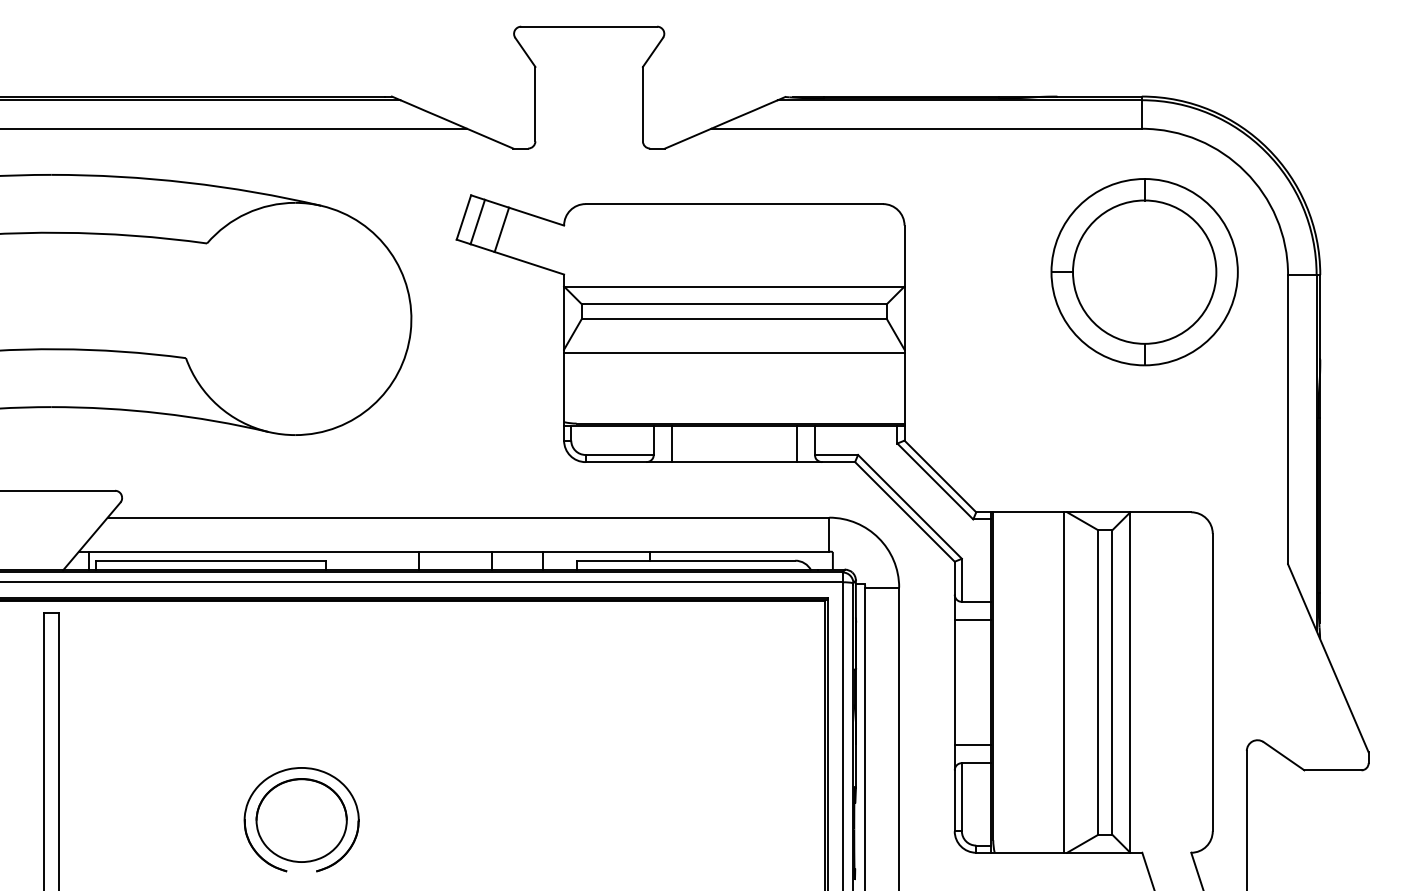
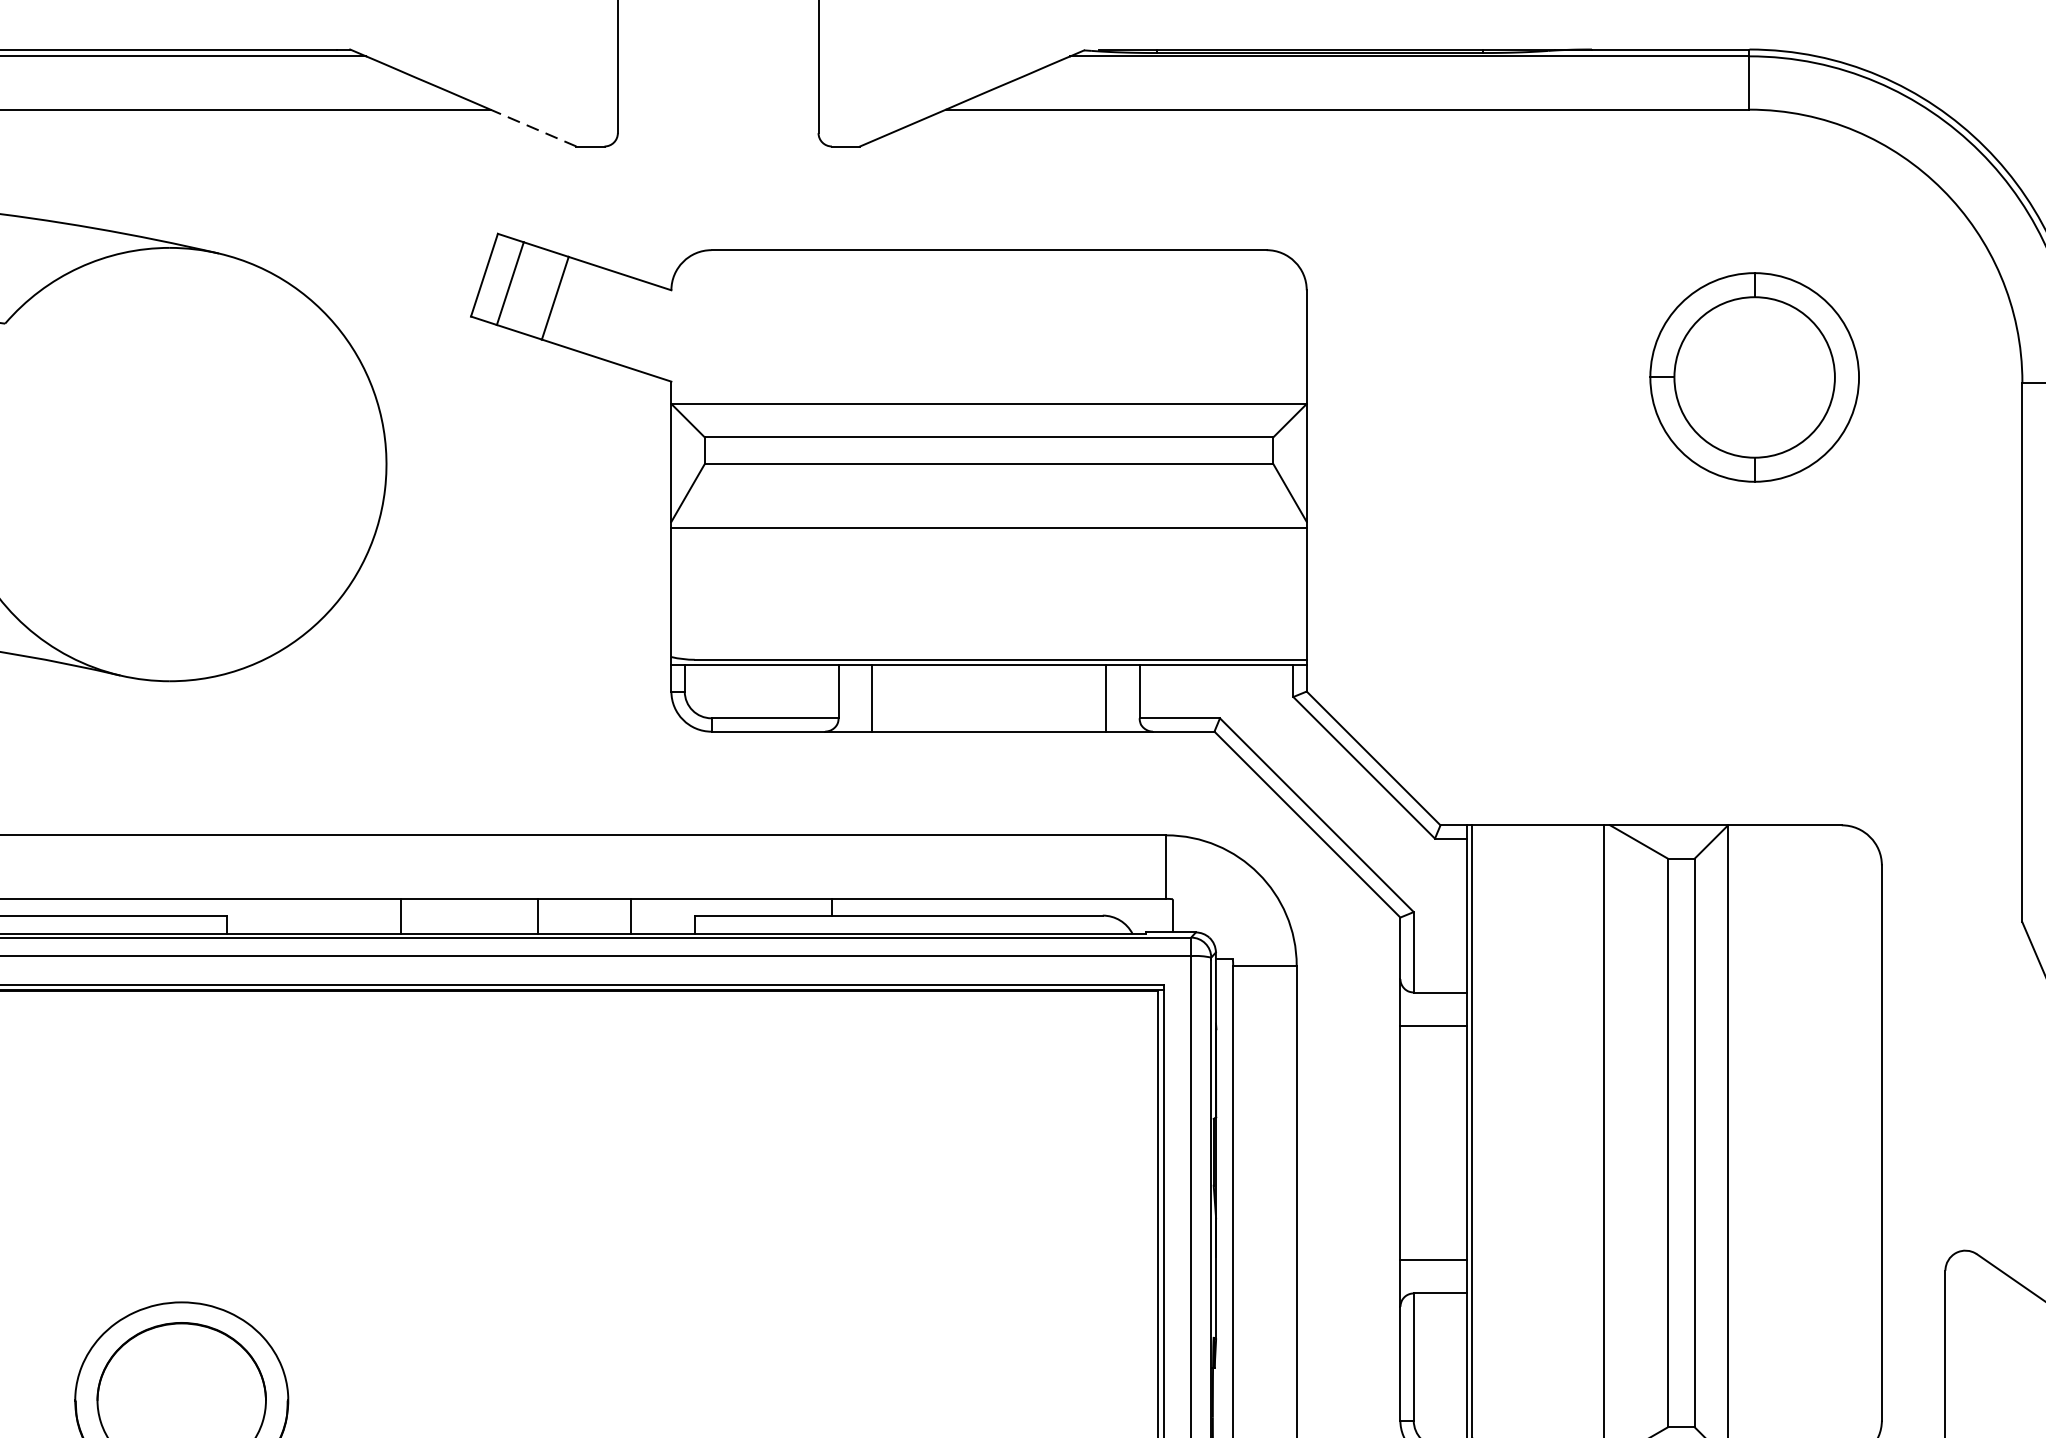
line: (489, 138) -> (532, 127), solid -> dashed
part: (1144, 272) -> (1754, 377), size x0.6

